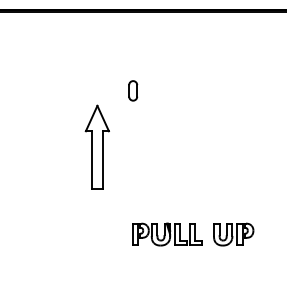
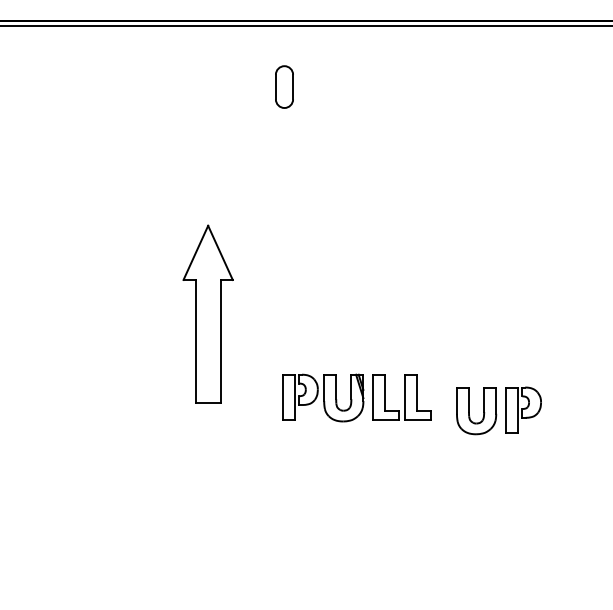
part: (133, 90) -> (285, 86), moved
part: (167, 234) -> (357, 397), moved
part: (233, 234) -> (498, 410), moved

